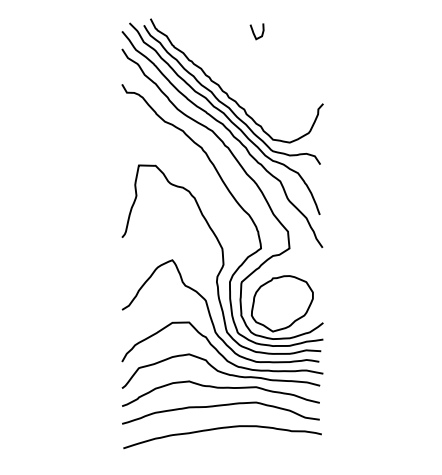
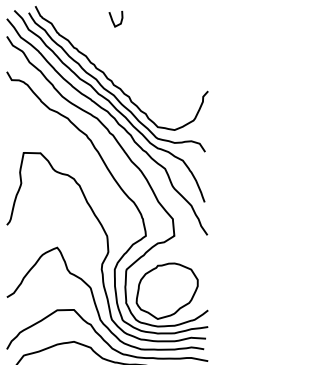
curve: (254, 32) -> (113, 19), moved

